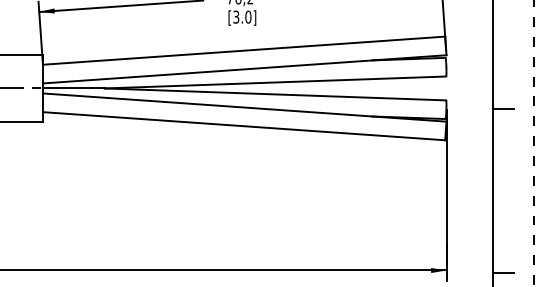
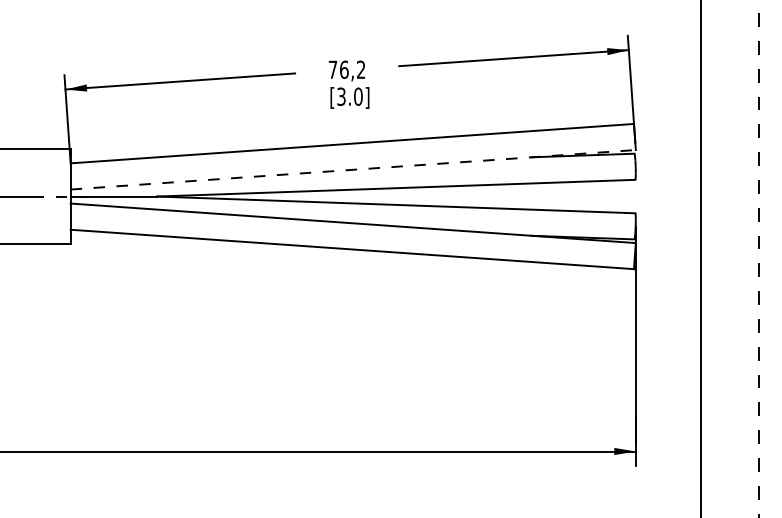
line: (244, 69) -> (353, 169), solid -> dashed
line: (503, 109) -> (715, 225), removed
line: (503, 273) -> (715, 455), removed

